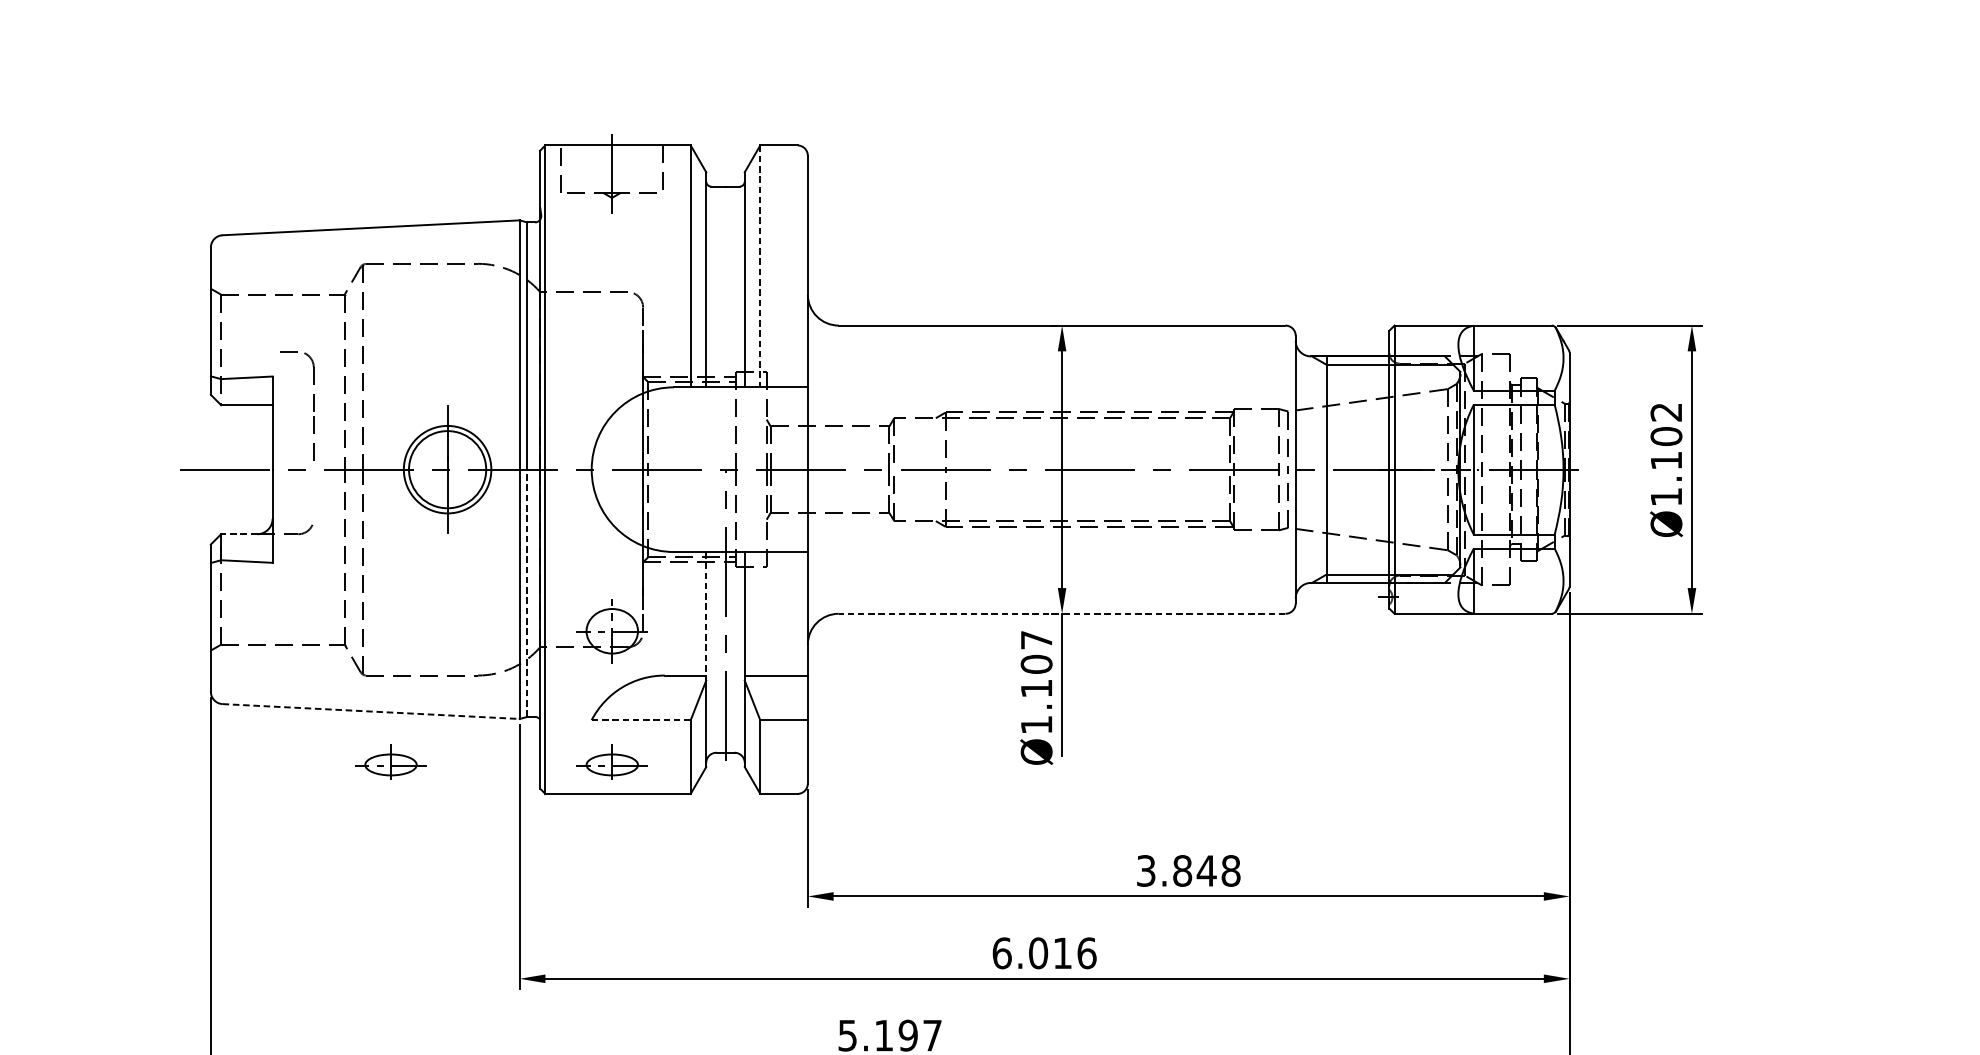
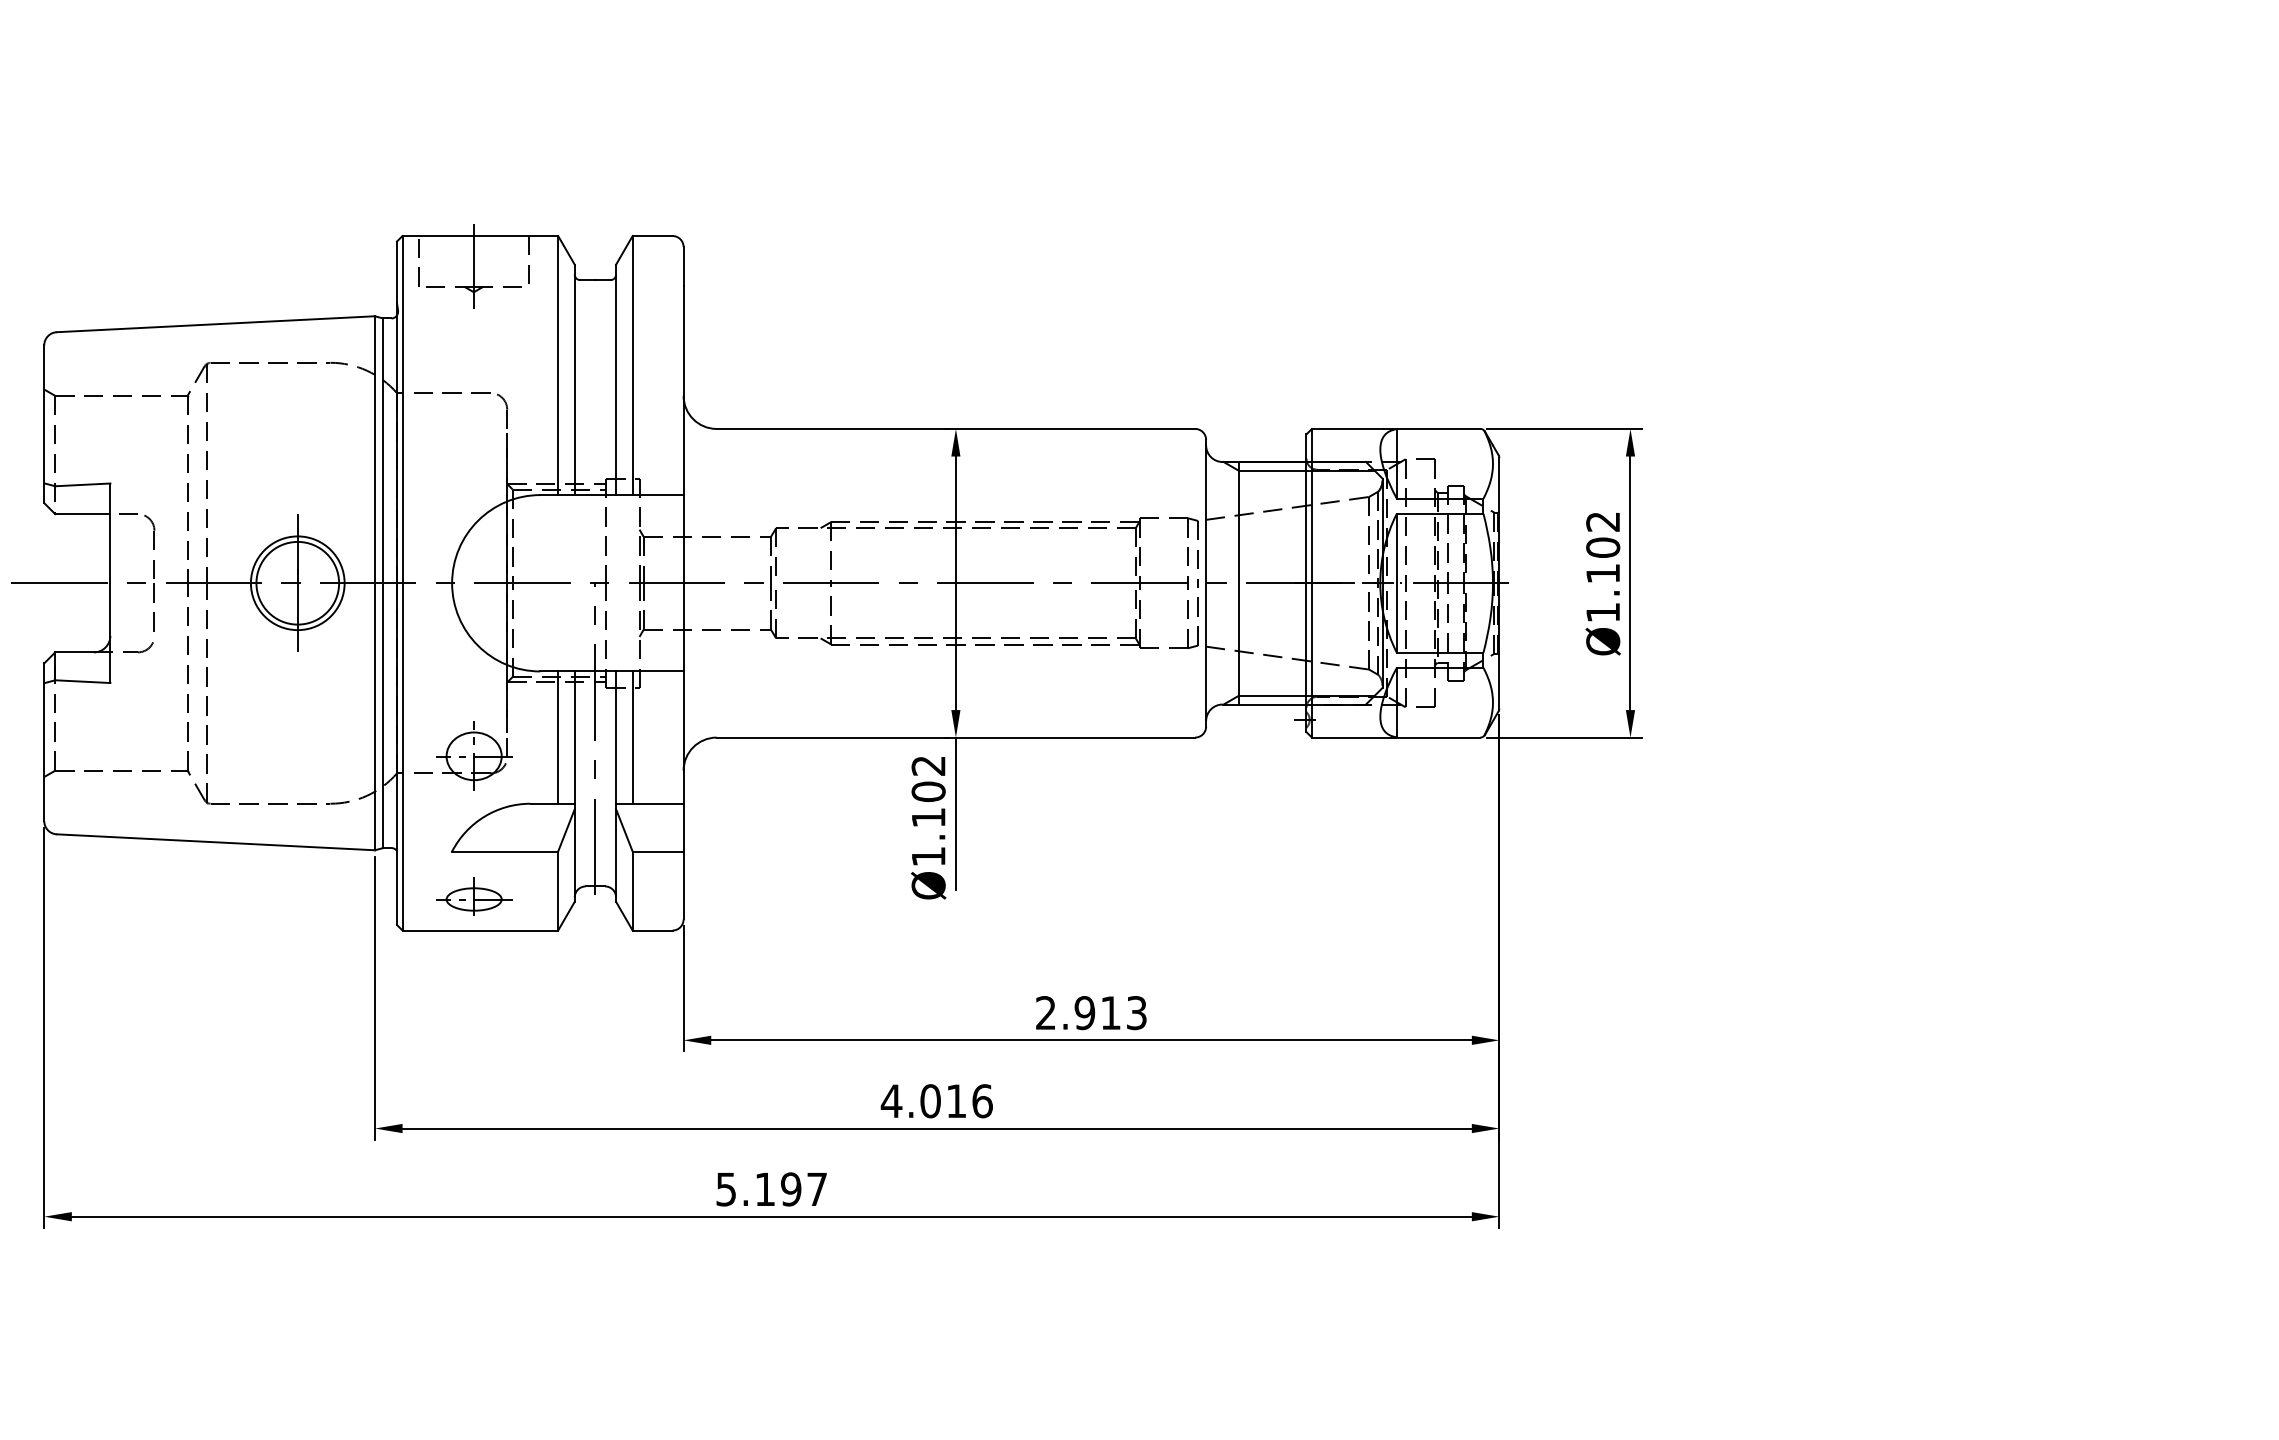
line: (760, 266) -> (632, 365), dashed -> solid
part: (312, 406) -> (153, 572), moved
line: (239, 534) -> (74, 652), dashed -> solid
line: (527, 593) -> (383, 715), dashed -> solid
line: (691, 613) -> (558, 737), added
line: (760, 613) -> (632, 737), added
line: (1061, 613) -> (955, 737), dashed -> solid
line: (705, 614) -> (574, 738), dashed -> solid
text: (1036, 639) -> (928, 765), Ø1.107 -> Ø1.102
line: (371, 711) -> (216, 842), dashed -> solid
line: (640, 720) -> (504, 851), dashed -> solid
part: (391, 762) -> (237, 896), removed
text: (1188, 871) -> (1091, 1013), 3.848 -> 2.913
text: (1001, 953) -> (891, 1101), 6.016 -> 4.016

